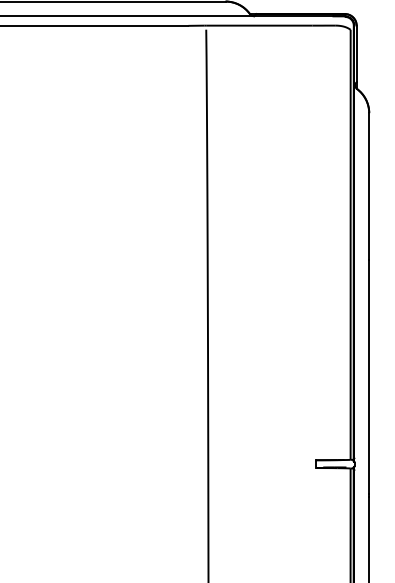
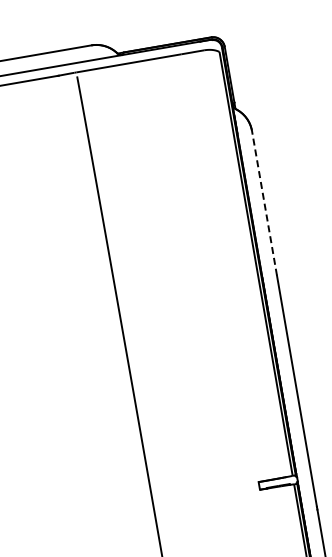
line: (369, 186) -> (264, 203), solid -> dashed

